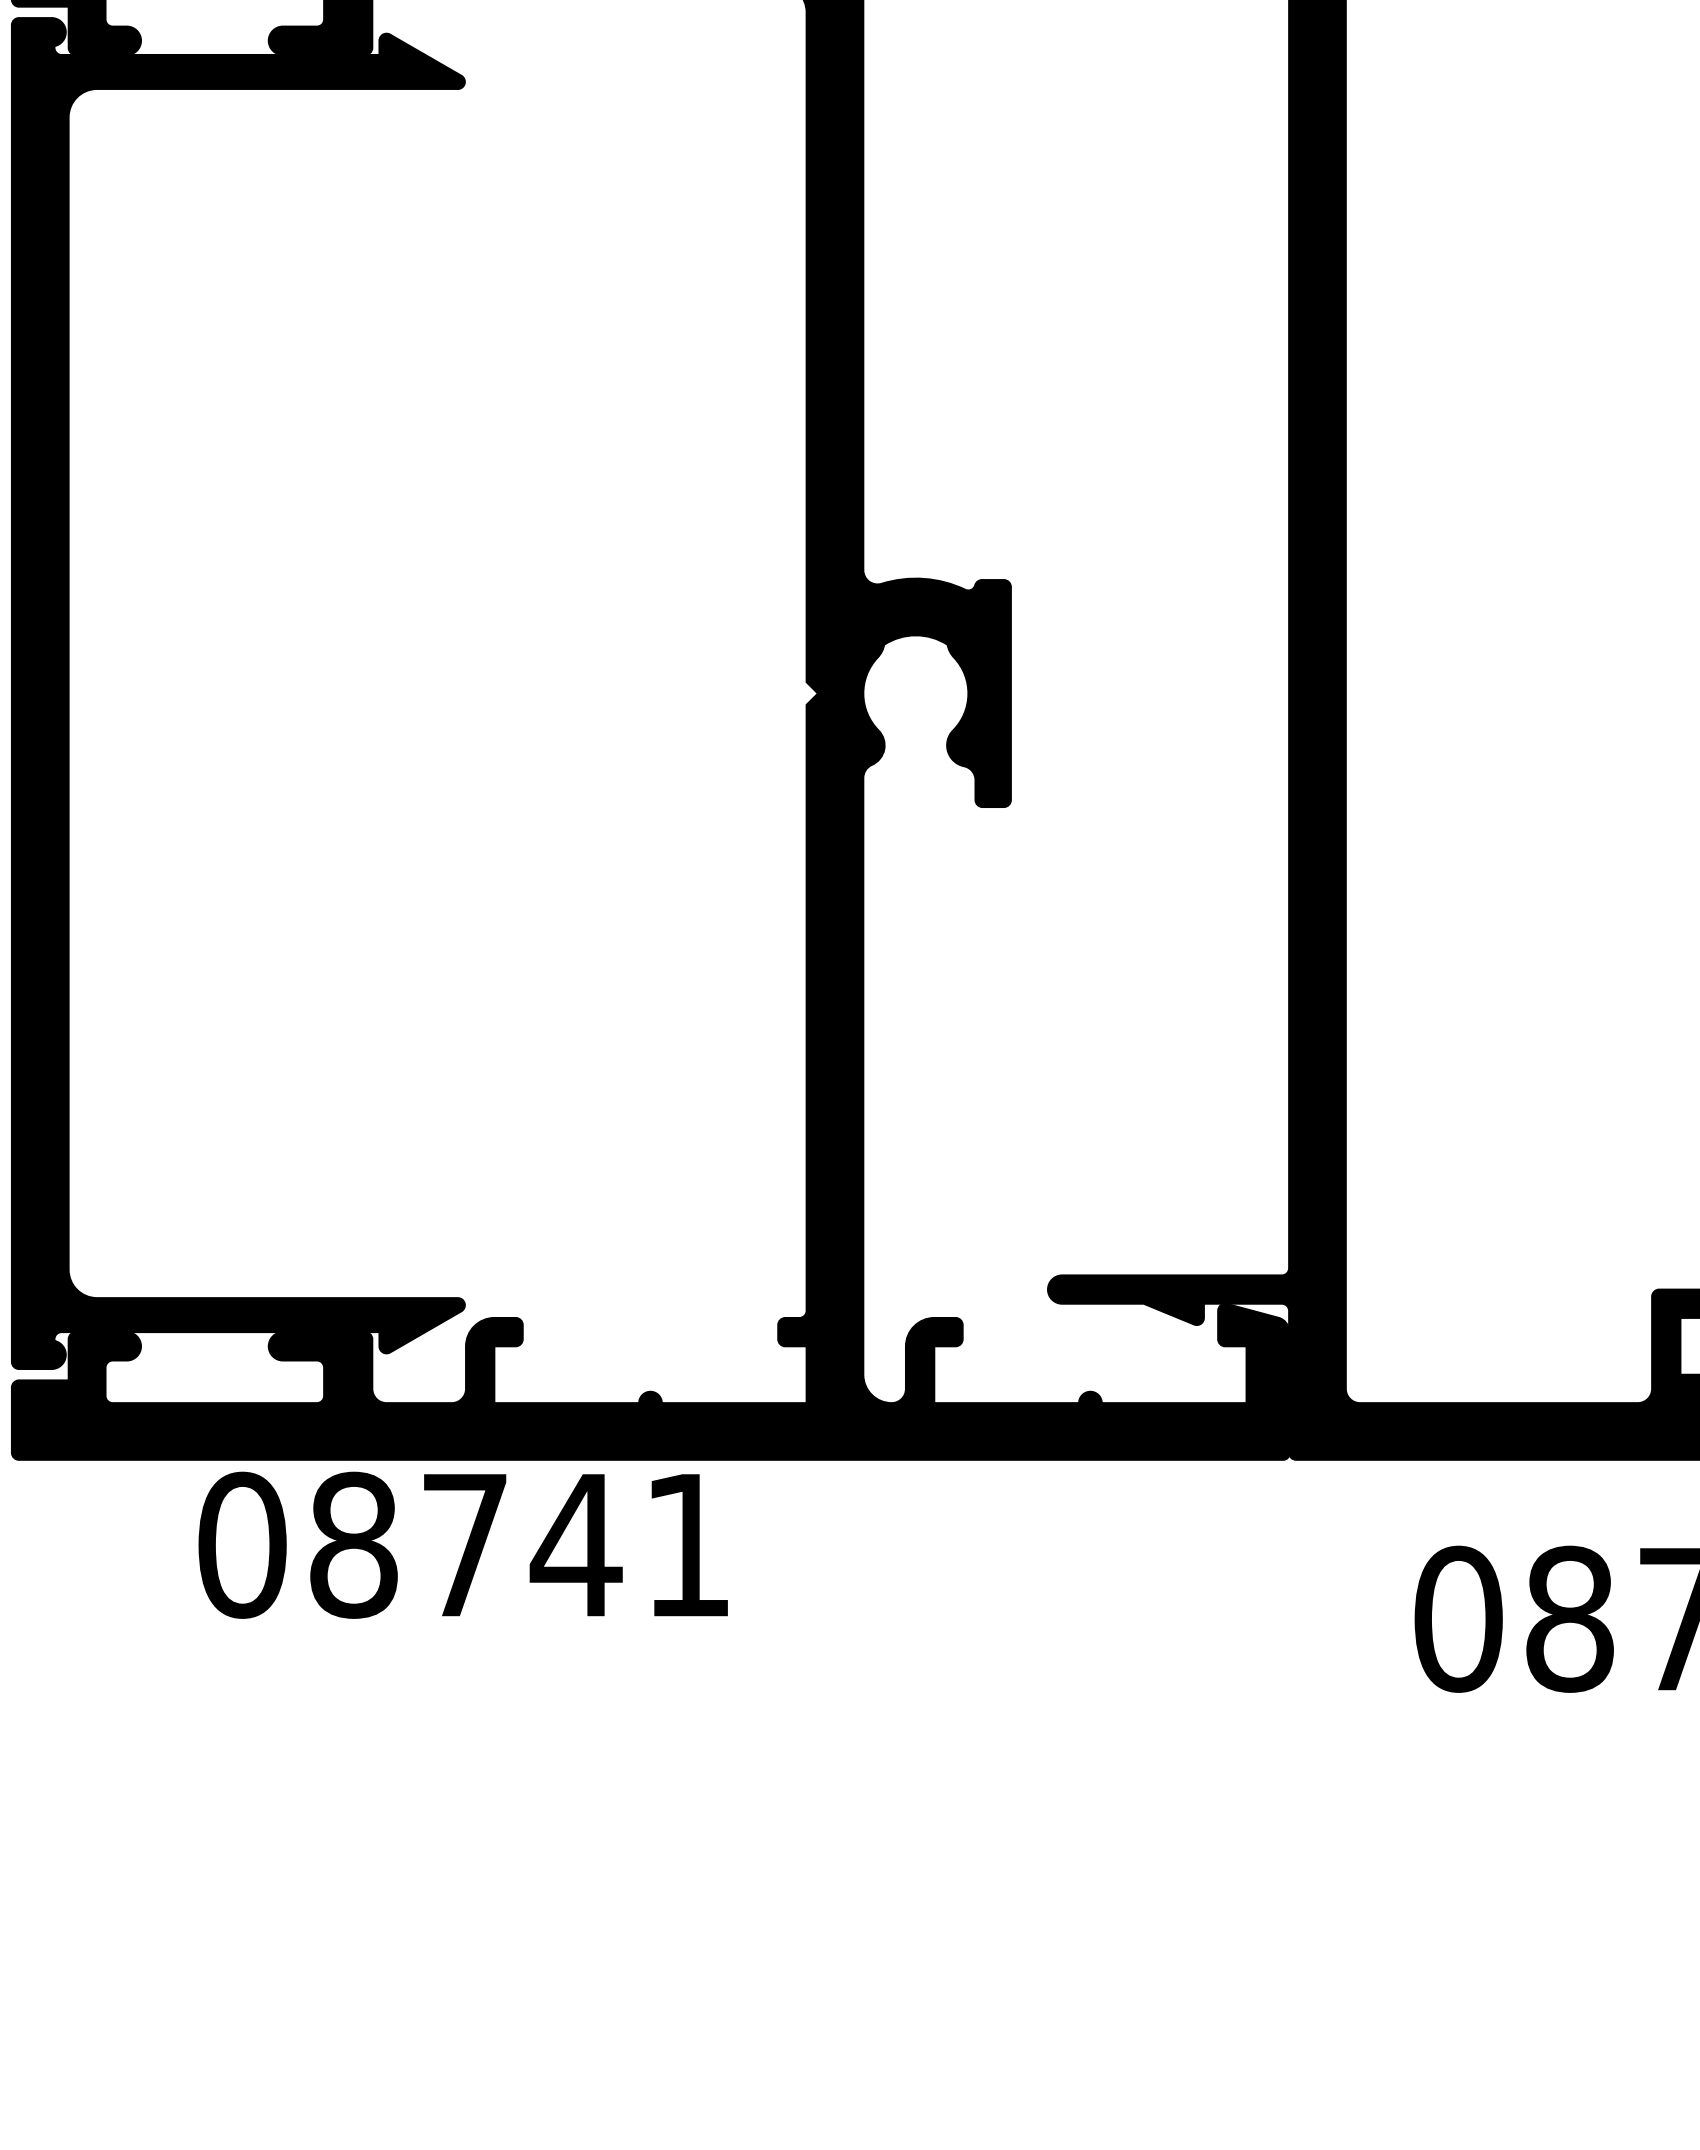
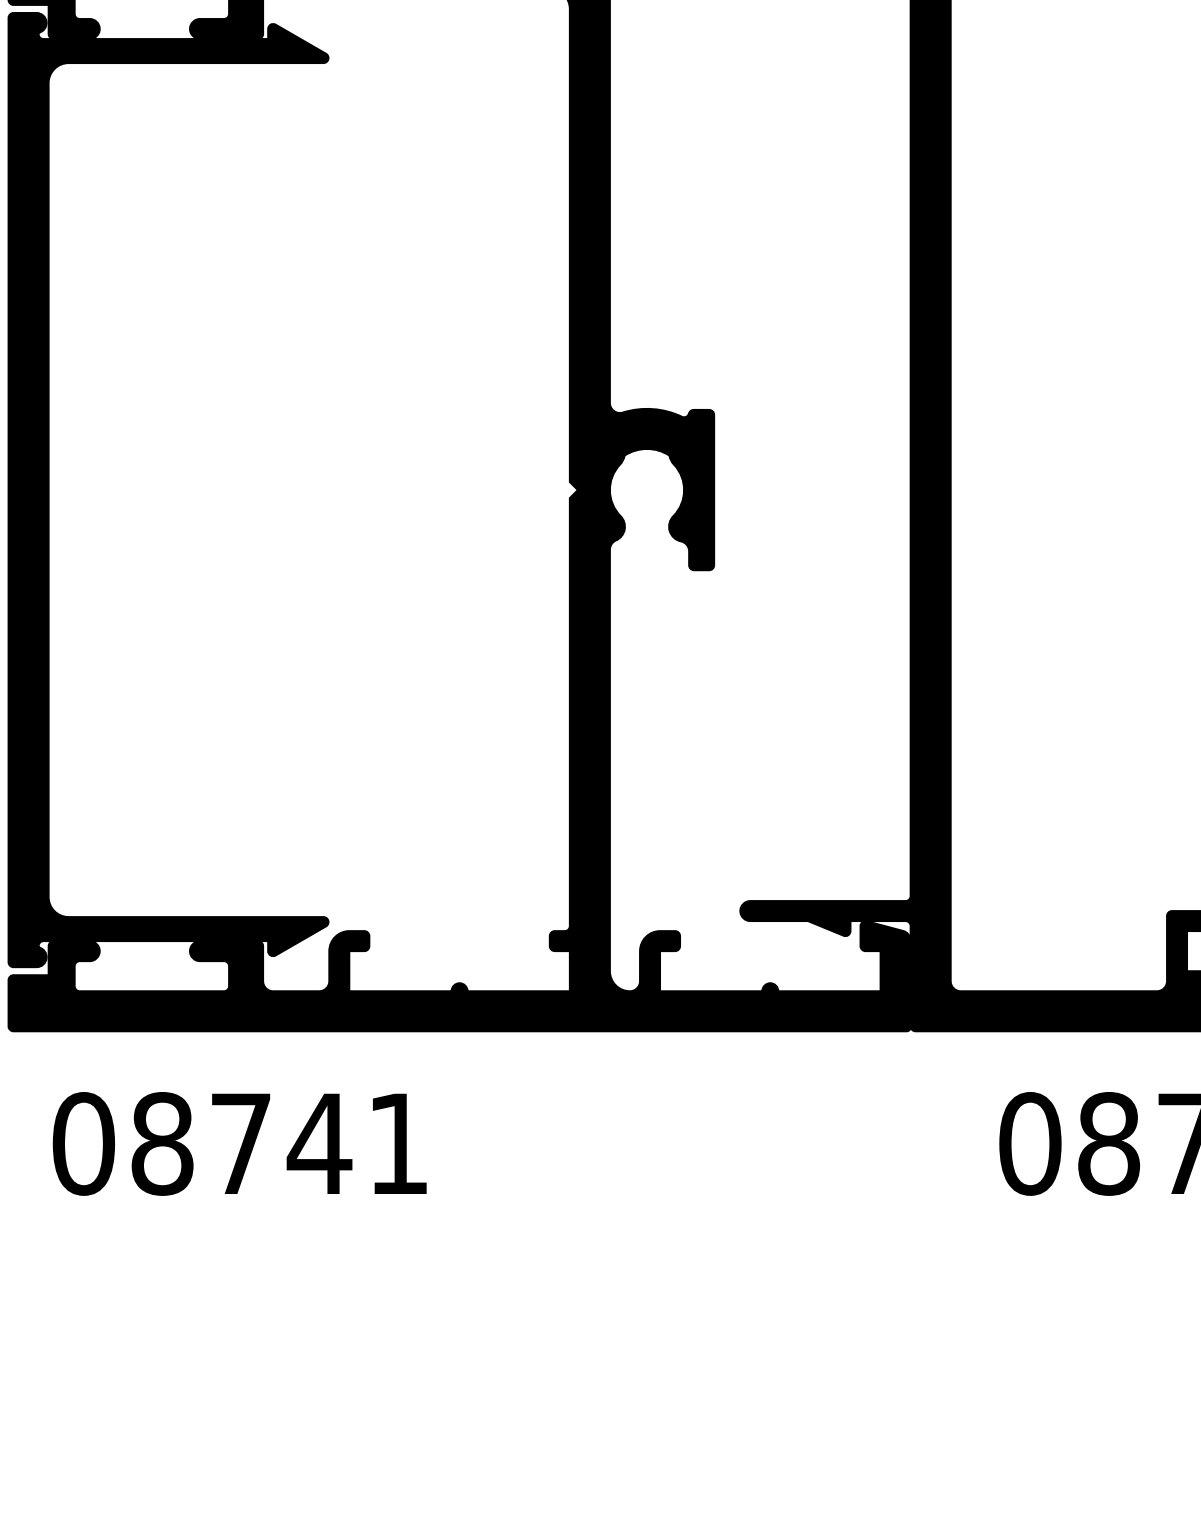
text: (462, 1544) -> (239, 1143), moved

